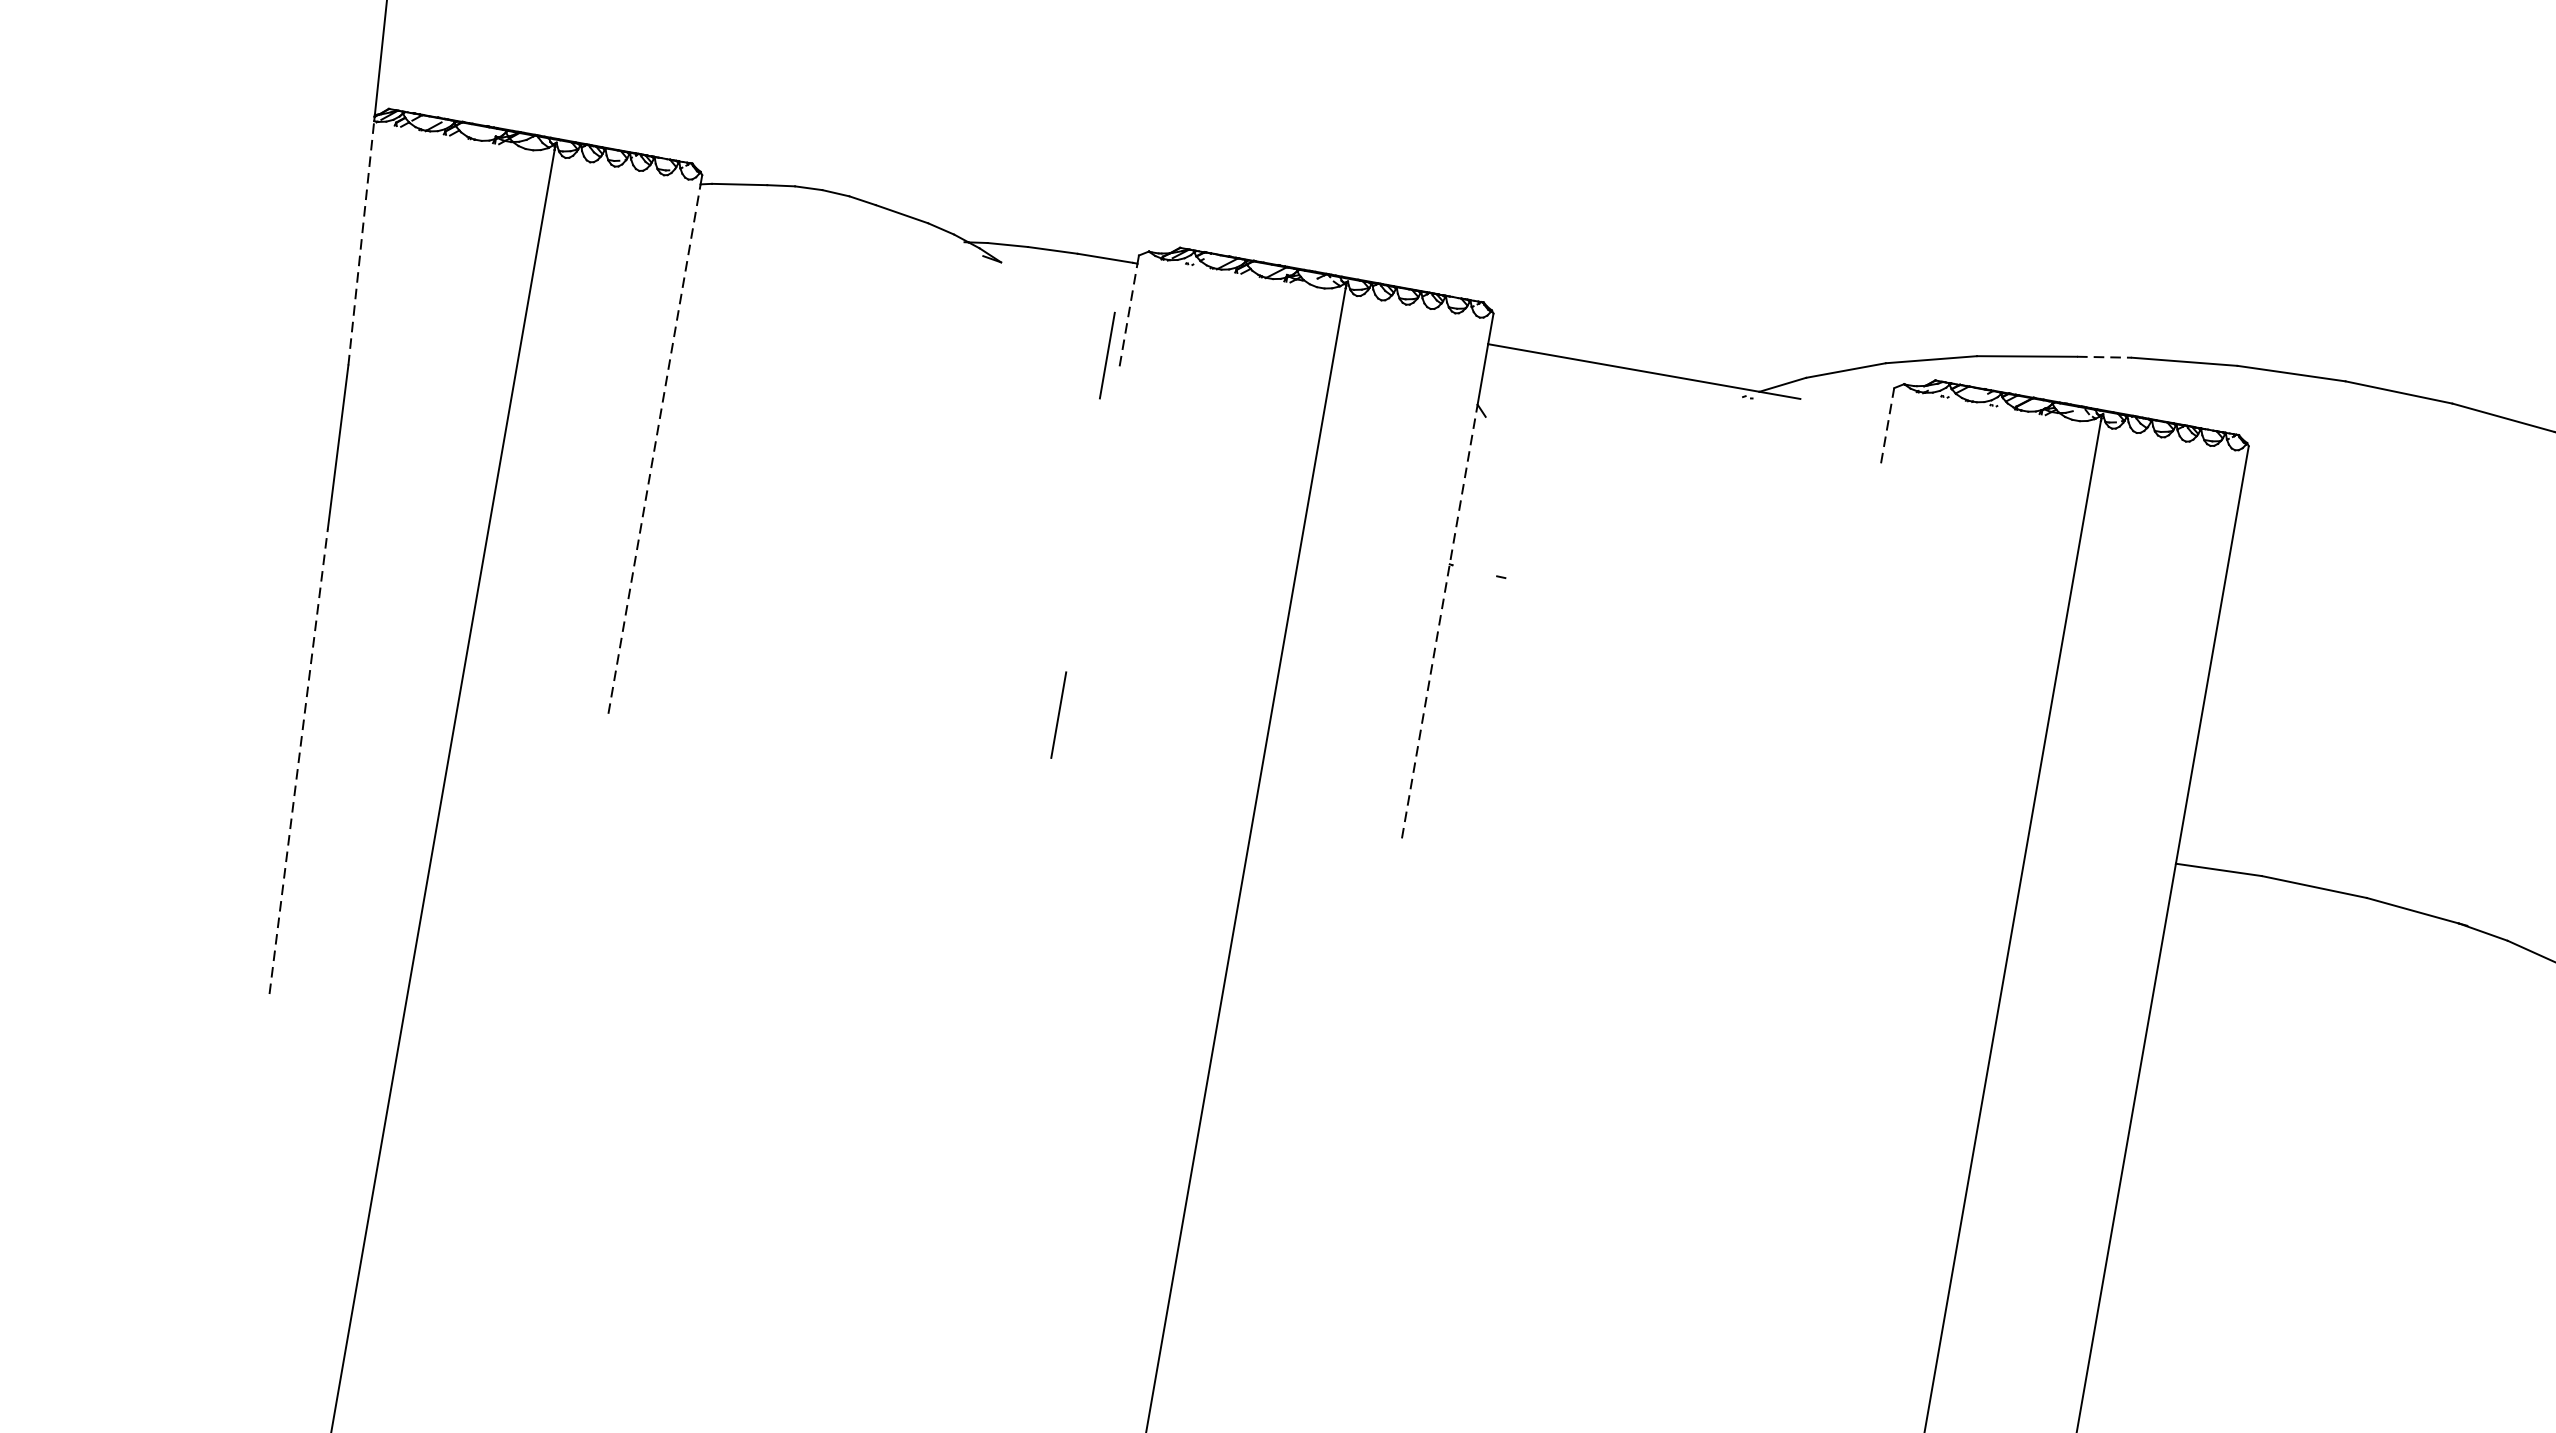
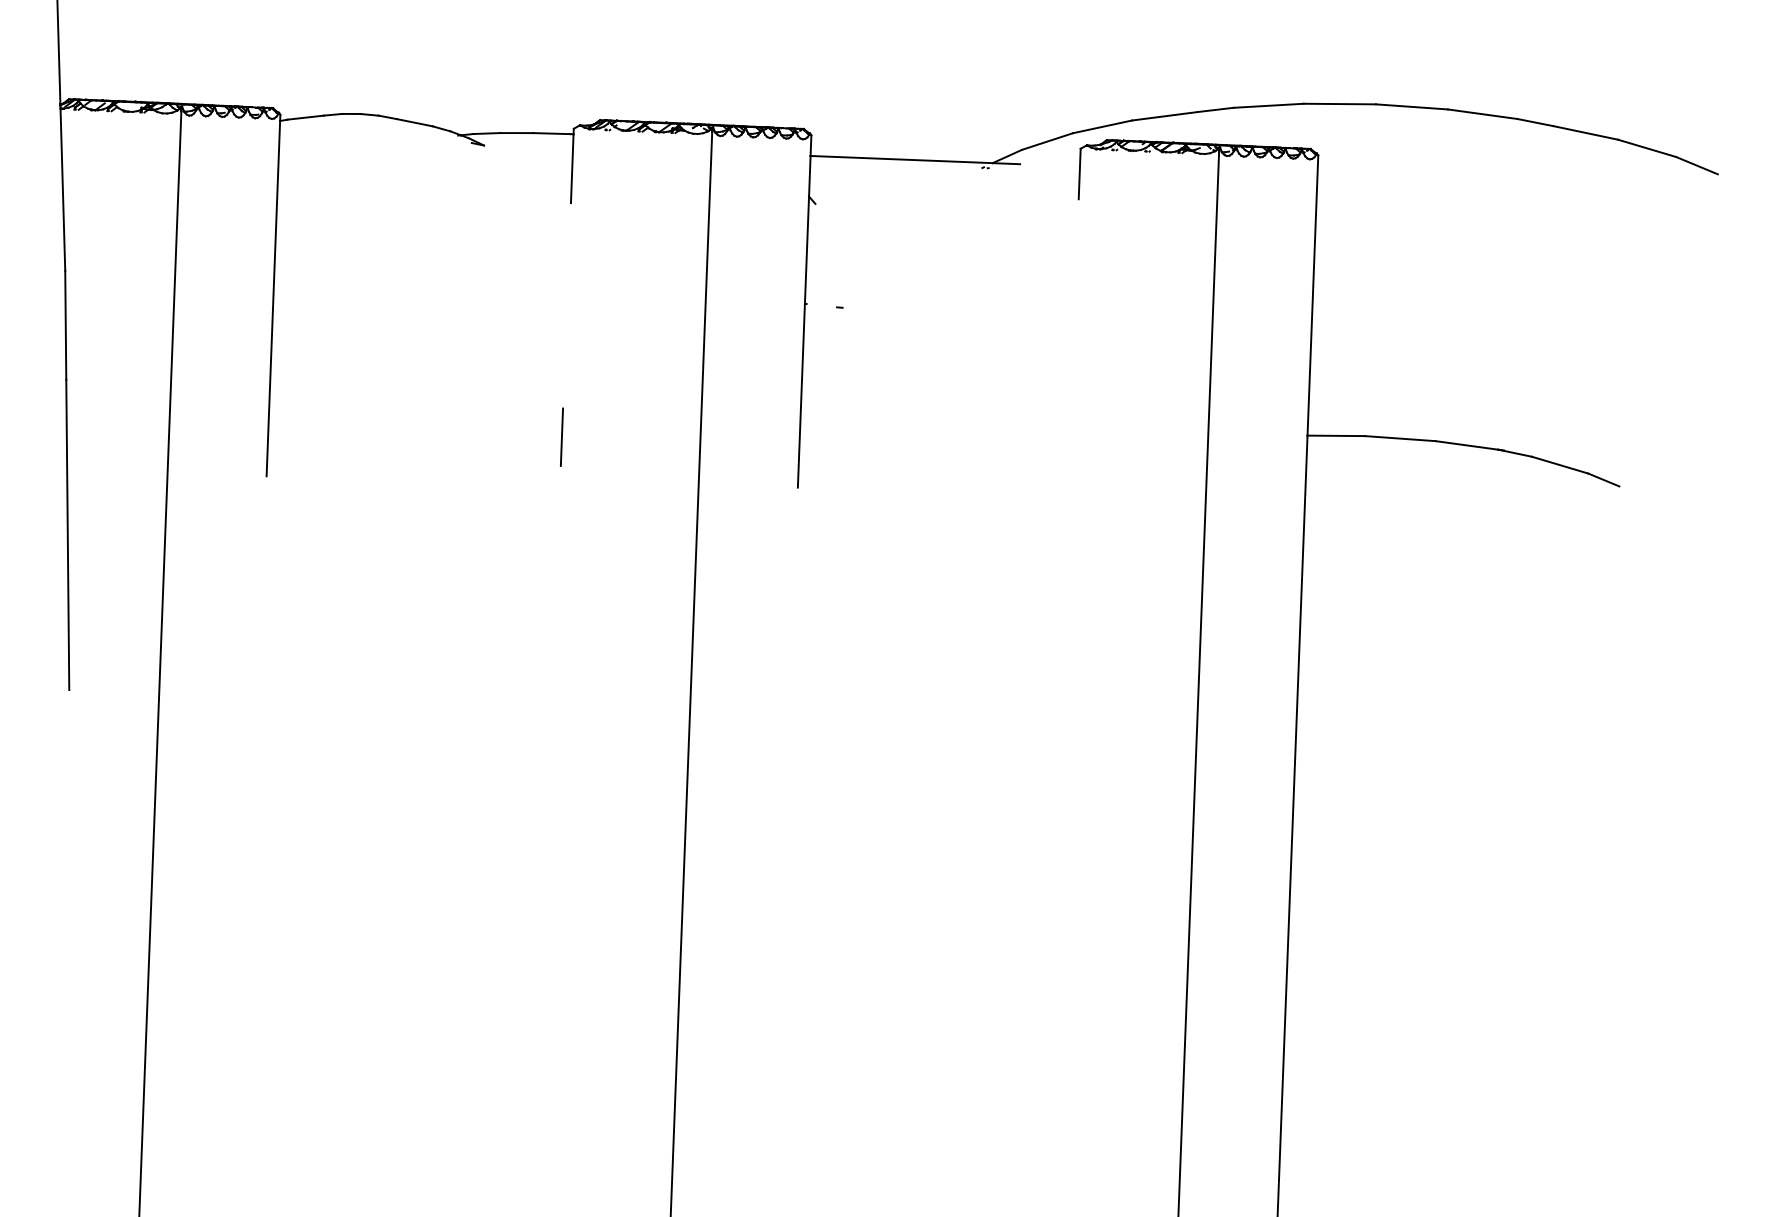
line: (360, 242) -> (62, 189), dashed -> solid
line: (1128, 314) -> (572, 168), dashed -> solid
line: (1106, 354) -> (561, 196), removed
line: (2105, 356) -> (1216, 109), dashed -> solid
line: (1887, 424) -> (1079, 173), dashed -> solid
line: (654, 448) -> (273, 298), dashed -> solid
line: (1439, 622) -> (803, 342), dashed -> solid
line: (298, 760) -> (67, 534), dashed -> solid

